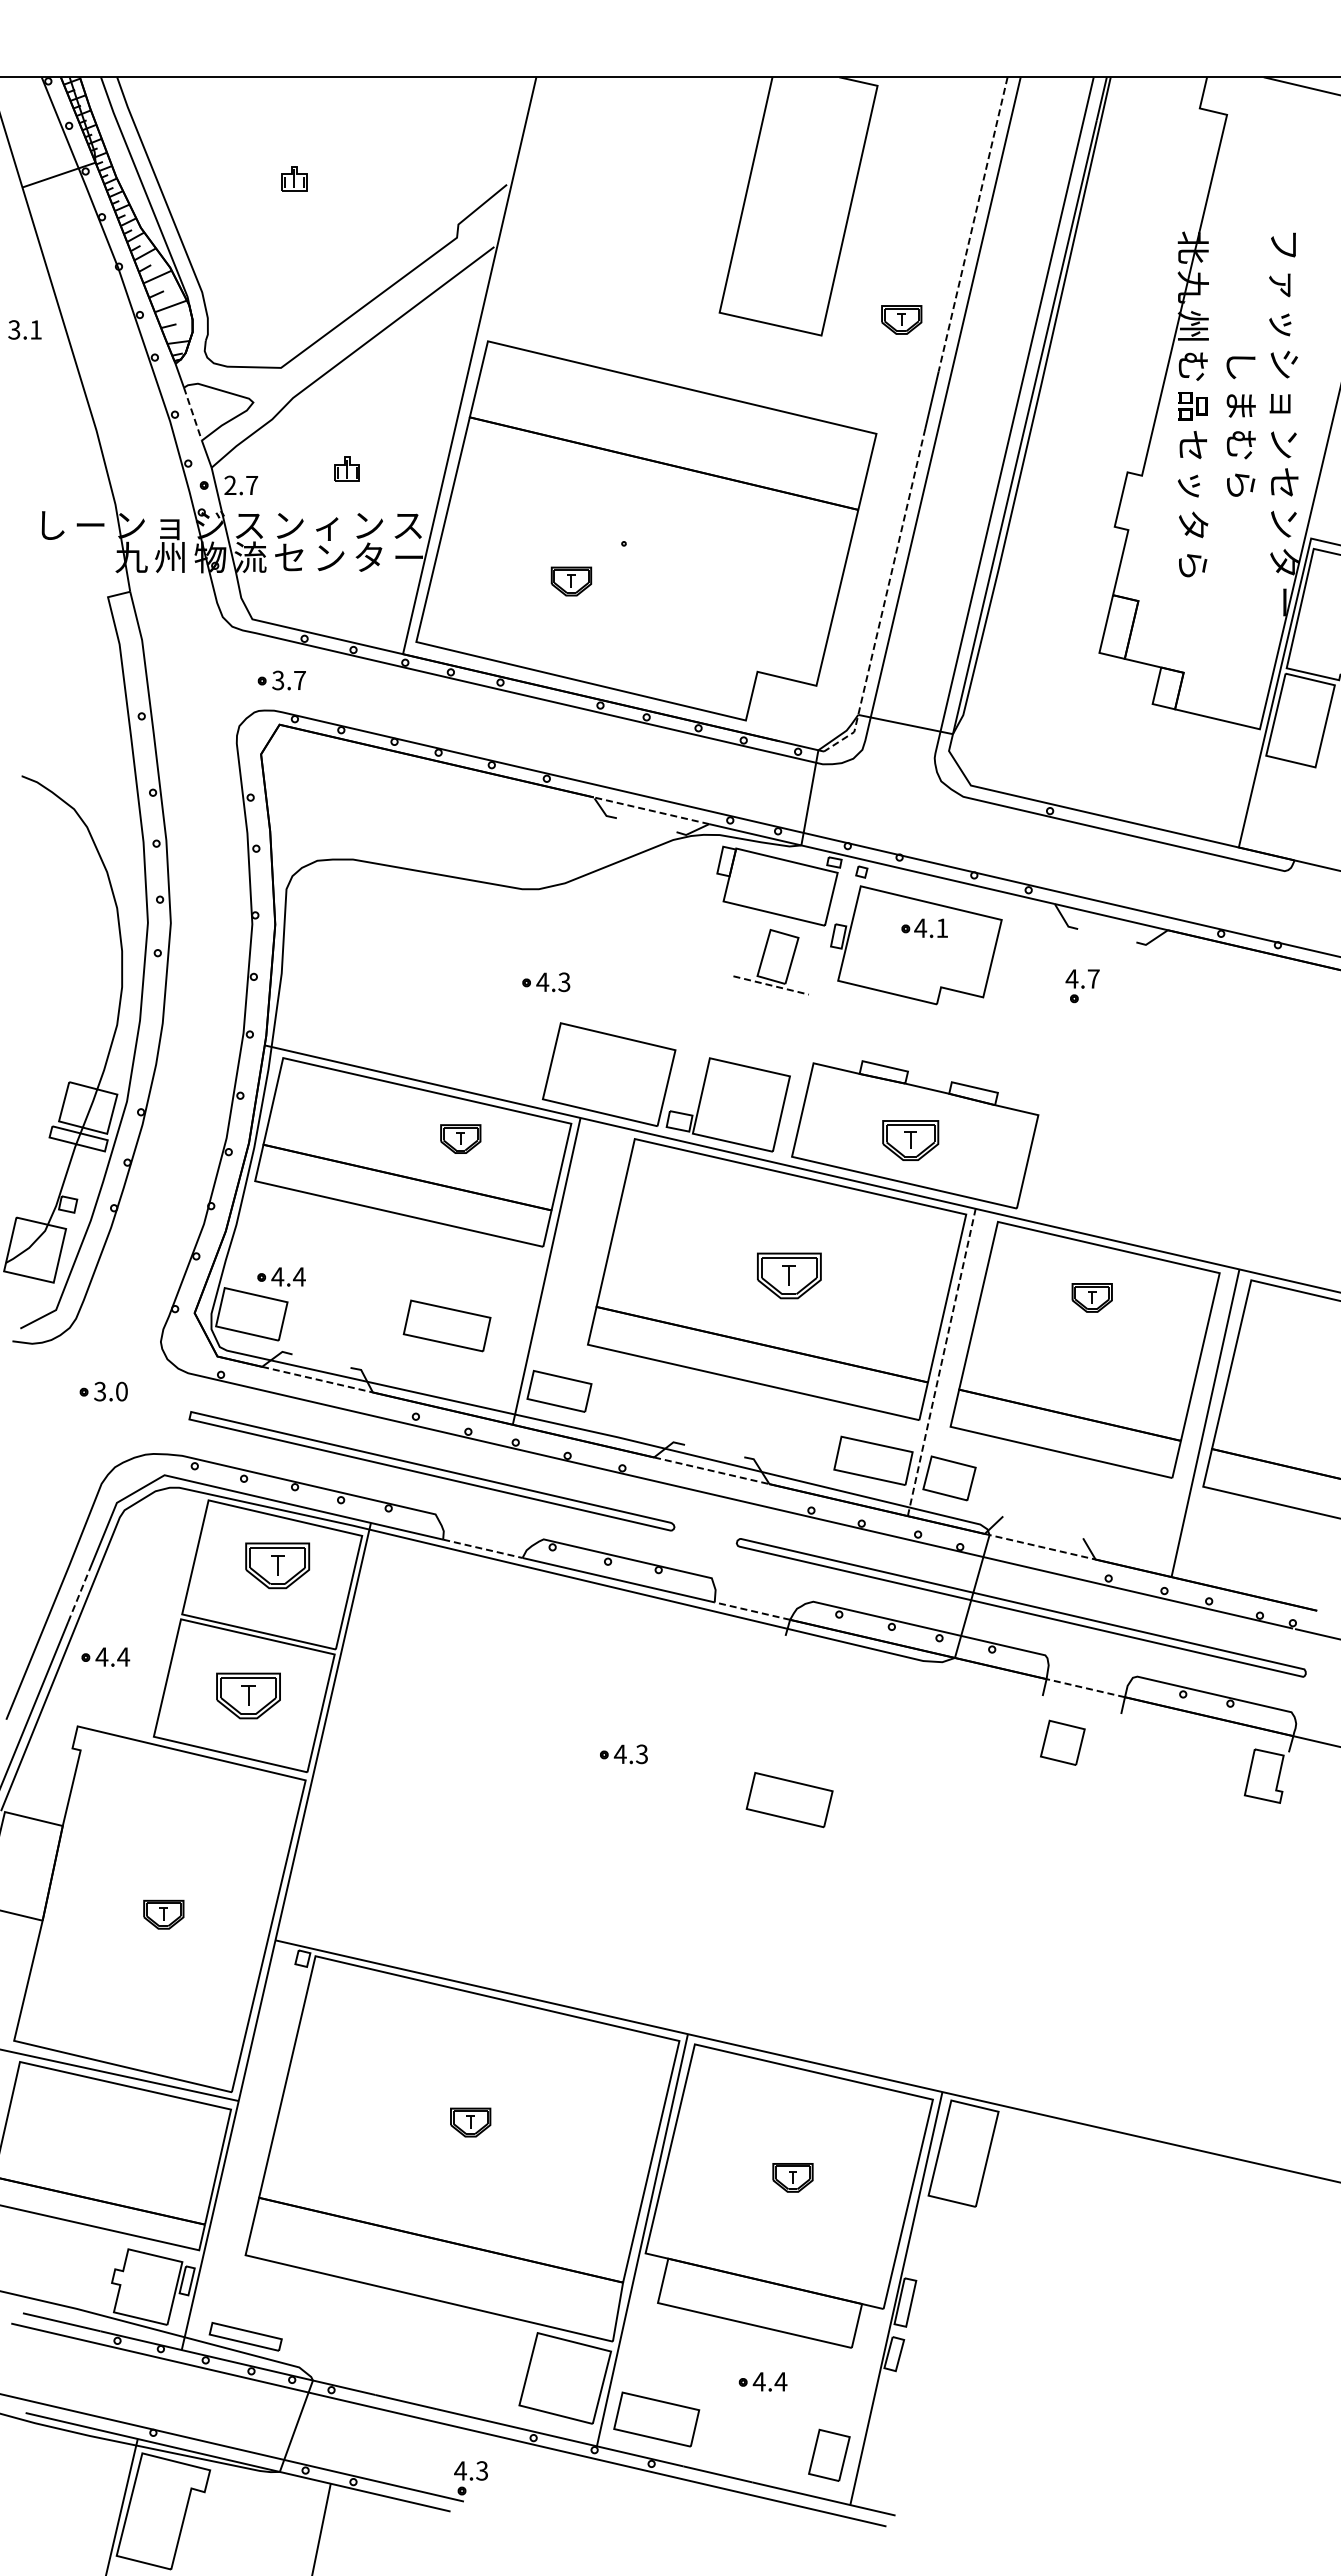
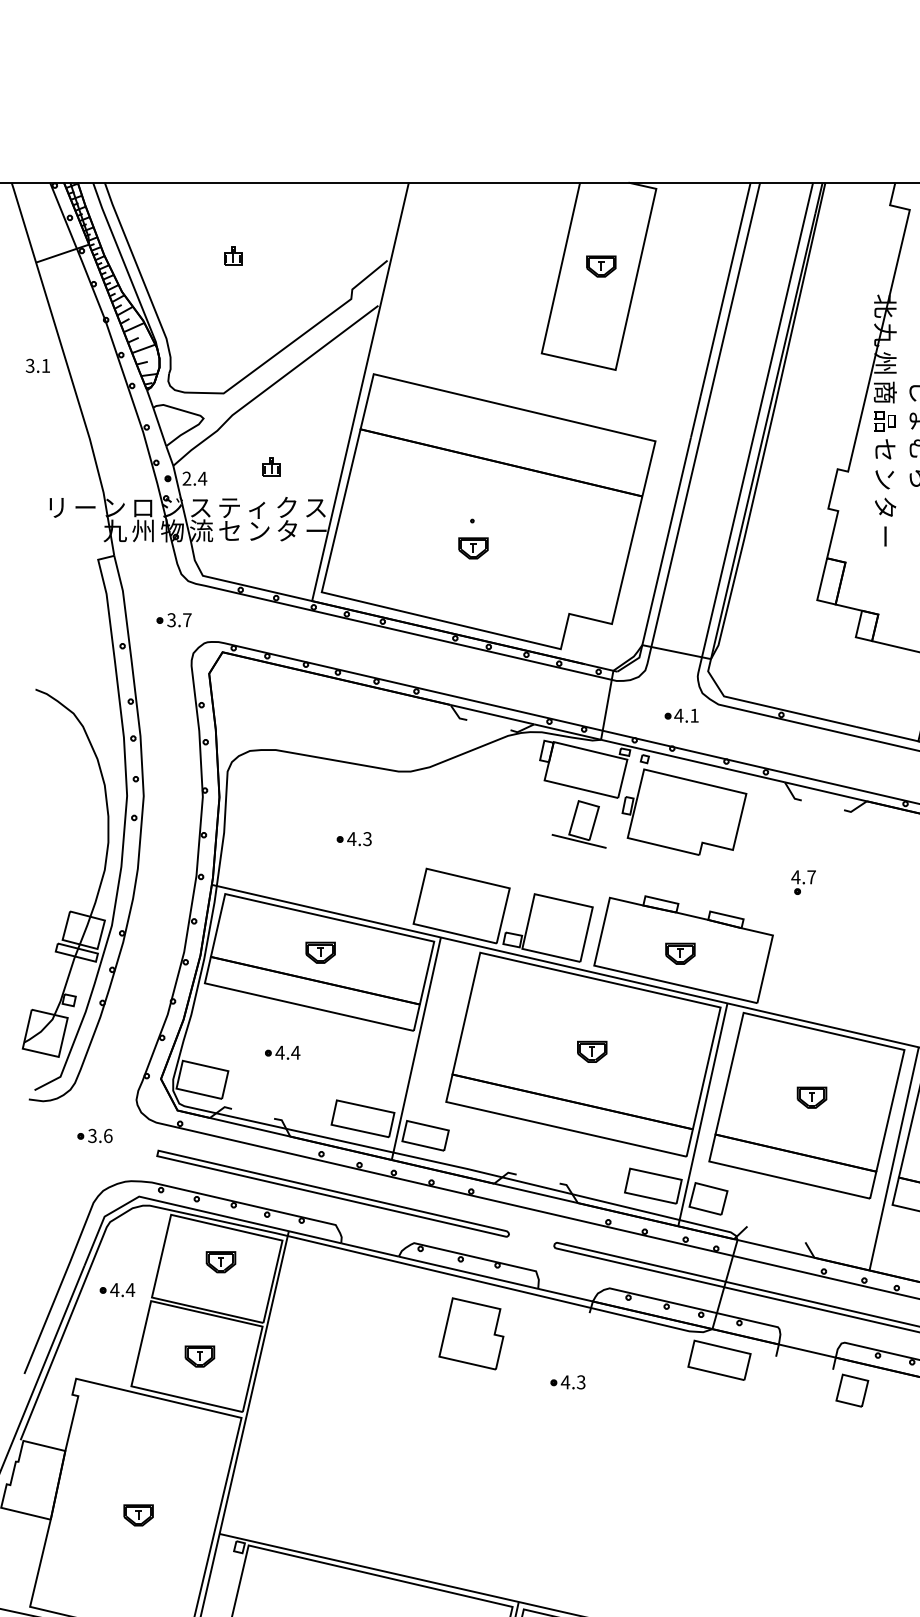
line: (973, 224) -> (725, 289), dashed -> solid
part: (901, 319) -> (601, 266), moved
text: (1193, 366) -> (885, 392), む -> 商
line: (192, 414) -> (159, 427), dashed -> solid
text: (251, 485) -> (202, 478), 2.7 -> 2.4
text: (1191, 486) -> (884, 479), ッ -> ン
text: (369, 524) -> (287, 507), ン -> ク
text: (52, 525) -> (57, 507), し -> リ
text: (289, 525) -> (229, 507), ン -> テ
text: (169, 527) -> (142, 509), ョ -> ロ
text: (1193, 564) -> (885, 536), ら -> ー
part: (571, 581) -> (473, 548), moved
line: (885, 600) -> (662, 562), dashed -> solid
part: (281, 680) -> (173, 620), moved
line: (651, 810) -> (492, 714), dashed -> solid
part: (924, 927) -> (681, 715), moved
part: (546, 982) -> (354, 839), moved
line: (771, 985) -> (579, 841), dashed -> solid
part: (1082, 986) -> (803, 882), moved
part: (460, 1138) -> (320, 952), moved
part: (910, 1140) -> (680, 953), size x0.71
part: (788, 1275) -> (591, 1051), size x0.62
part: (281, 1276) -> (282, 1052), moved
part: (1091, 1297) -> (811, 1097), moved
part: (446, 1325) -> (362, 1118), moved
line: (941, 1363) -> (702, 1115), dashed -> solid
line: (317, 1379) -> (250, 1127), dashed -> solid
text: (121, 1391) -> (107, 1135), 3.0 -> 3.6
line: (712, 1470) -> (536, 1193), dashed -> solid
line: (1040, 1546) -> (774, 1248), dashed -> solid
line: (482, 1548) -> (369, 1249), dashed -> solid
part: (276, 1565) -> (220, 1262), size x0.62
line: (78, 1596) -> (76, 1284), dashed -> solid
line: (752, 1611) -> (565, 1295), dashed -> solid
part: (105, 1656) -> (117, 1289), moved
part: (622, 1664) -> (471, 1333), added
line: (1085, 1688) -> (807, 1351), dashed -> solid
part: (247, 1695) -> (199, 1356), size x0.62
part: (1062, 1742) -> (852, 1390), moved
part: (623, 1754) -> (567, 1382), moved
part: (789, 1800) -> (719, 1360), moved

